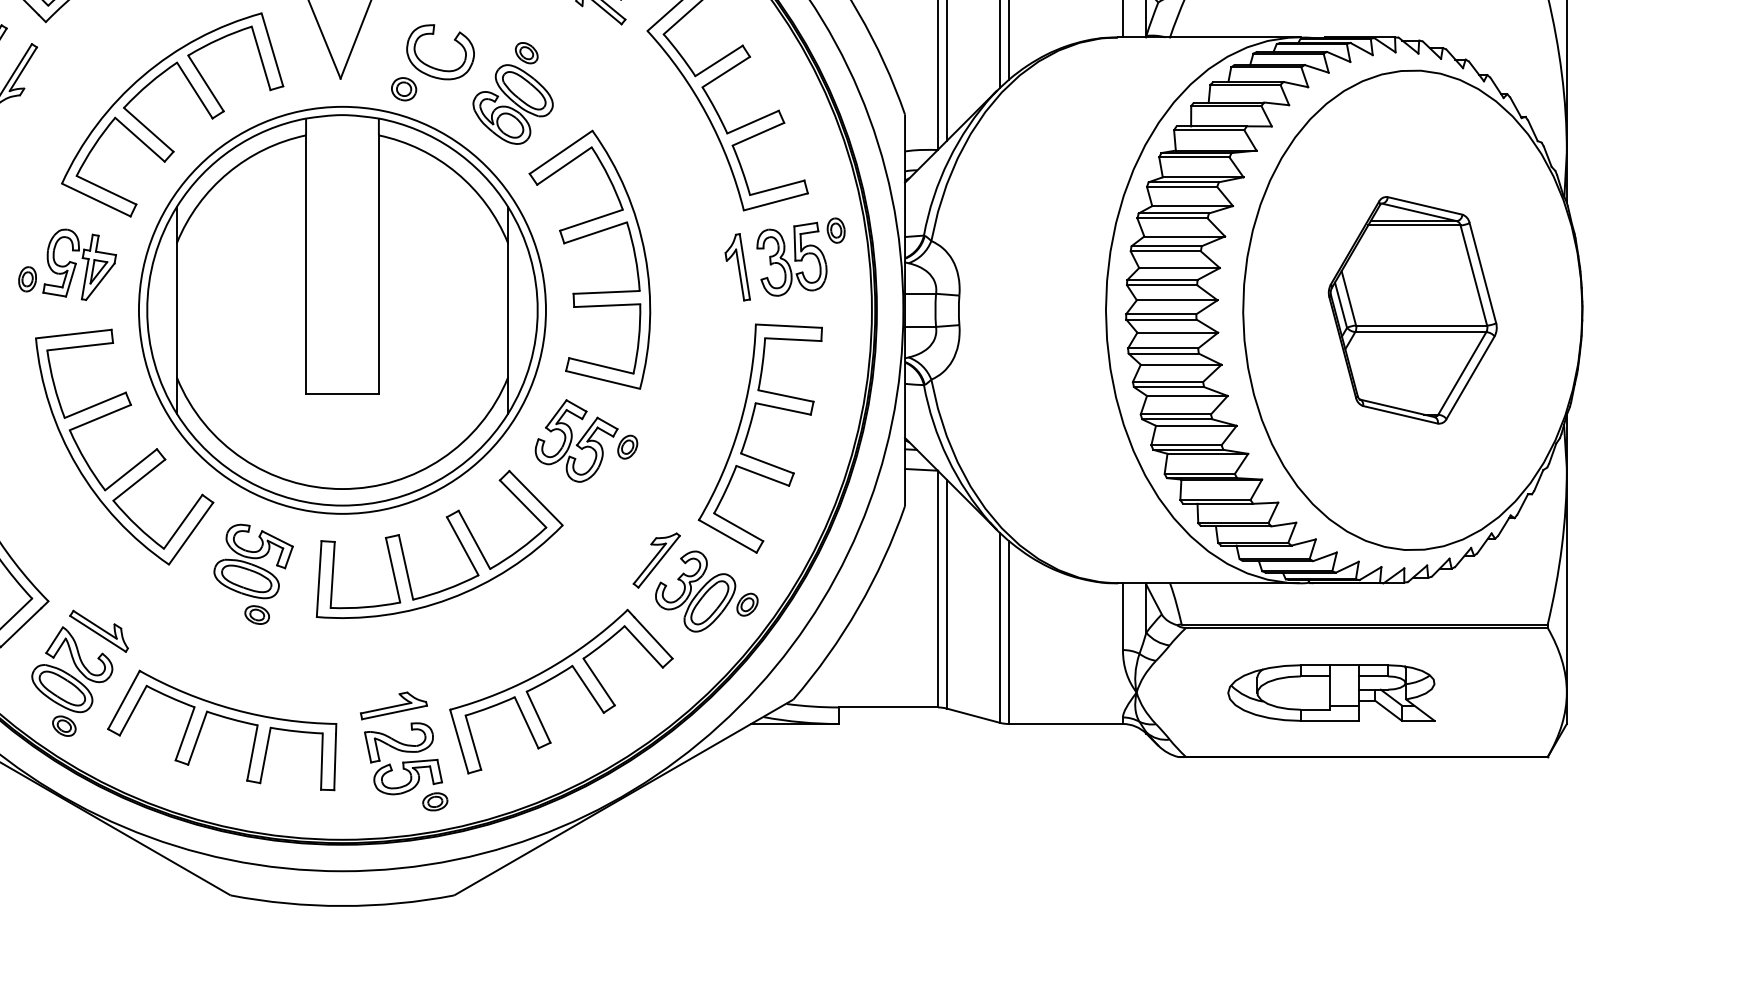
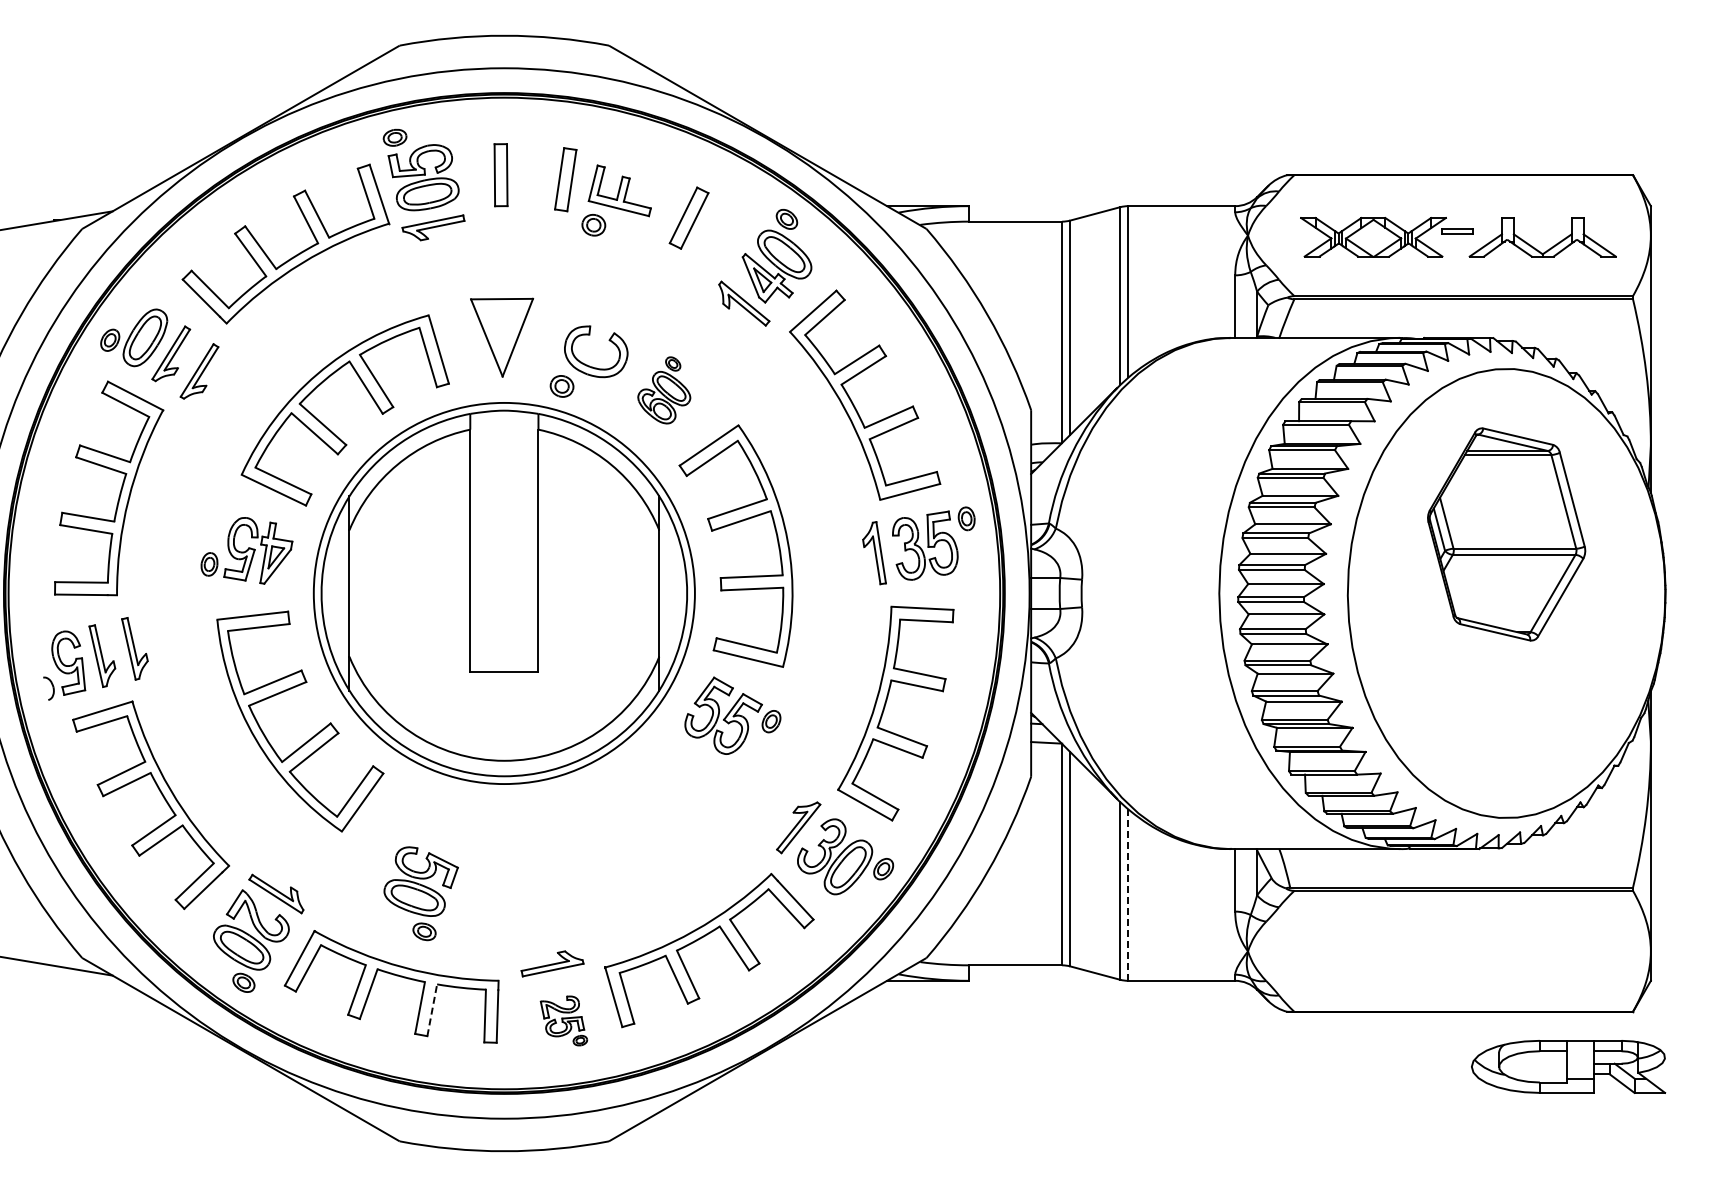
part: (513, 93) -> (664, 390), size x0.7
part: (1412, 310) -> (1506, 534), moved
part: (455, 535) -> (610, 804), removed
part: (252, 574) -> (420, 893), moved
line: (1008, 632) -> (1128, 895), solid -> dashed
part: (1331, 692) -> (1568, 1066), moved
line: (265, 754) -> (432, 1009), solid -> dashed
part: (405, 766) -> (563, 1020), size x0.6

